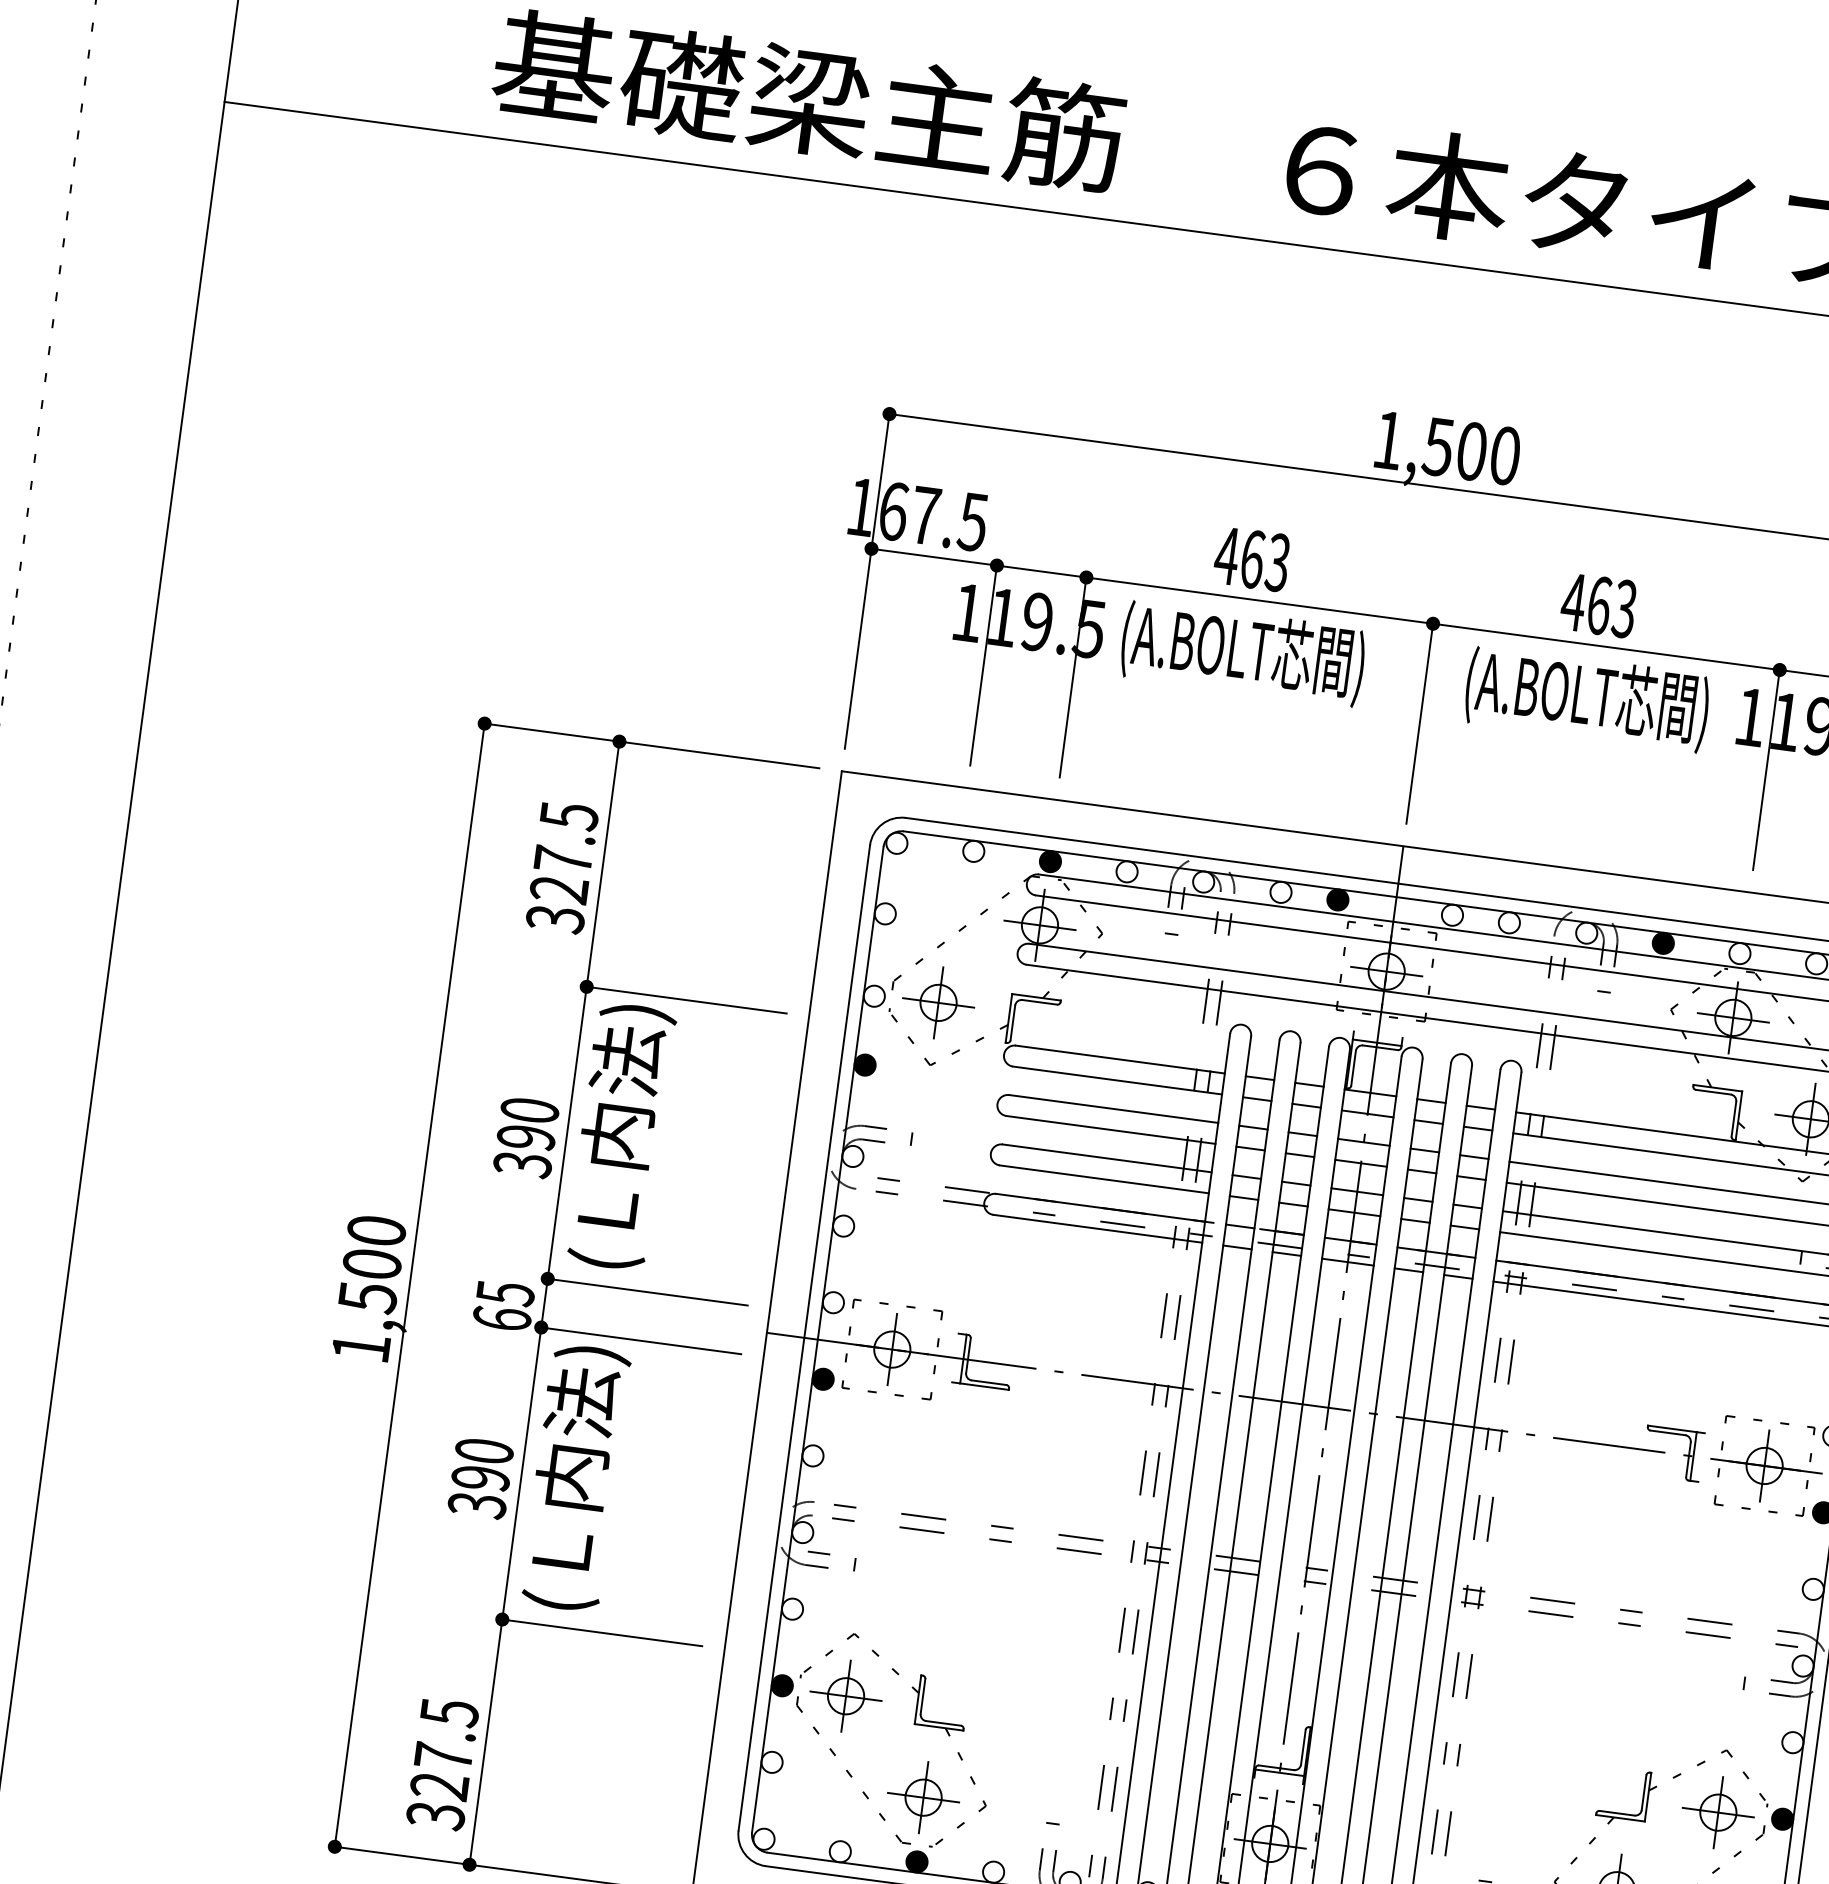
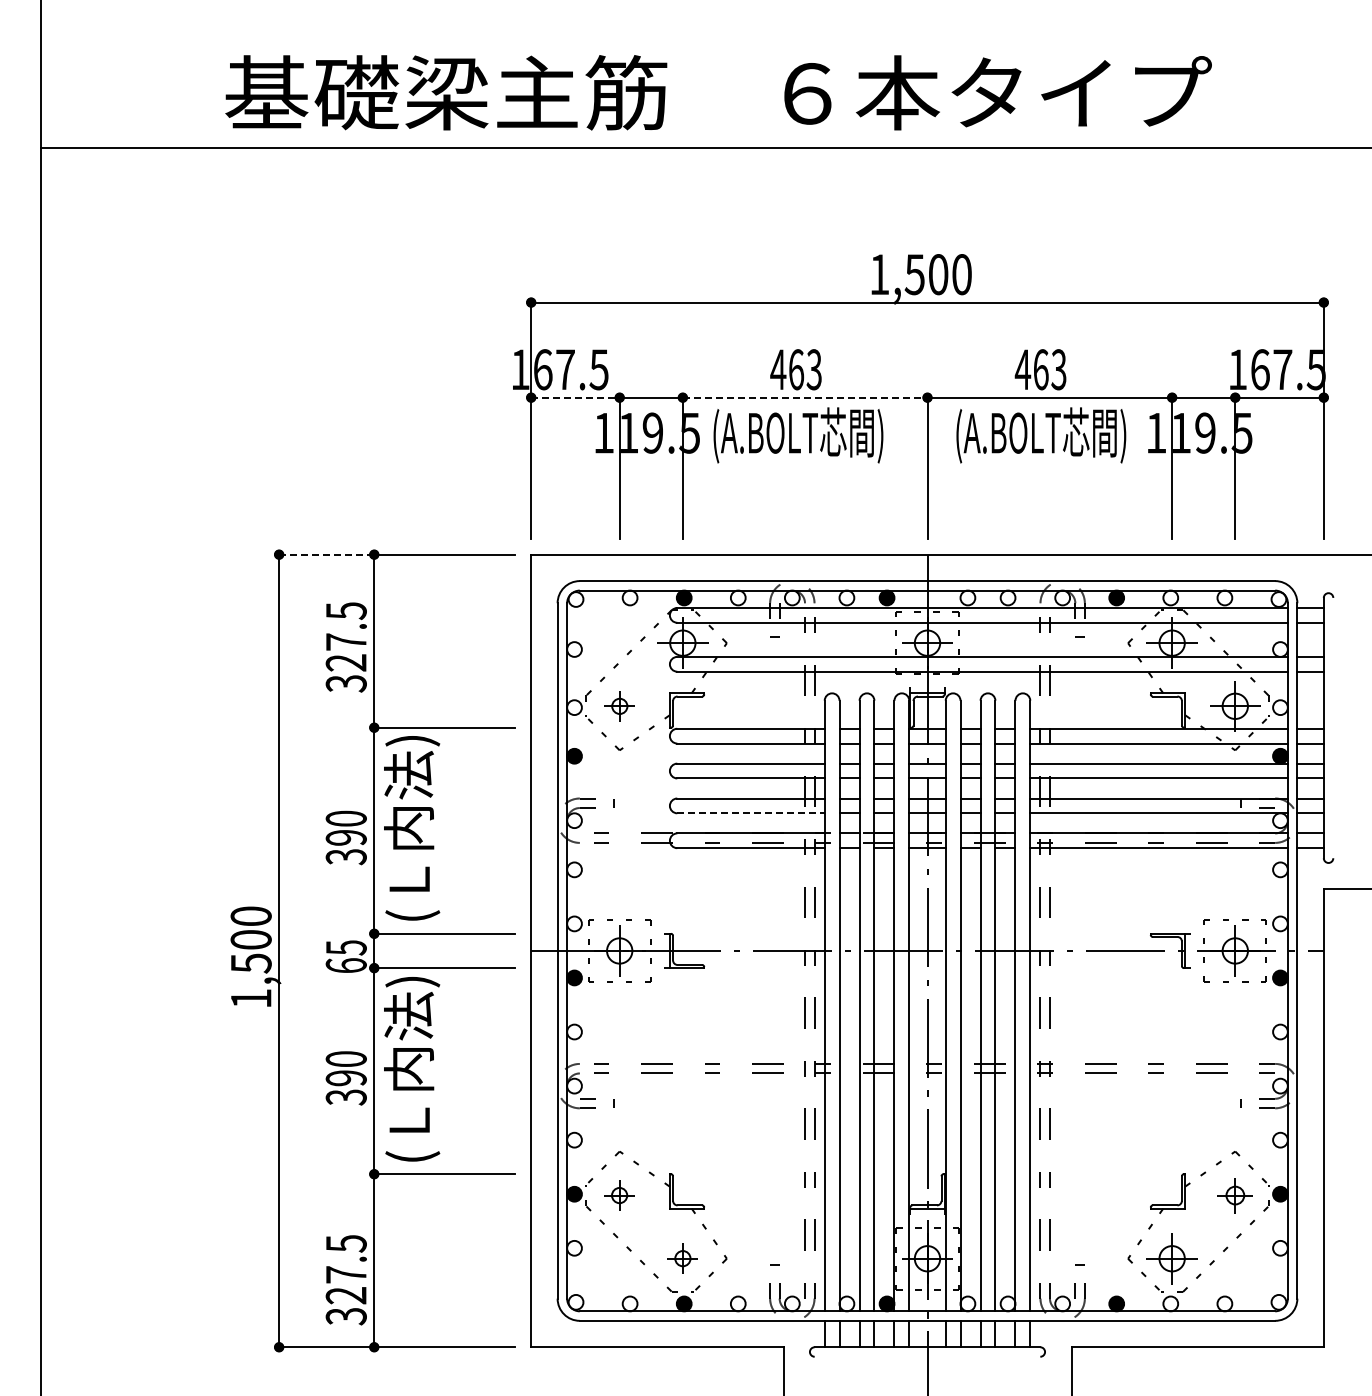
line: (934, 556) -> (575, 397), solid -> dashed
line: (1260, 600) -> (805, 397), solid -> dashed
line: (551, 732) -> (326, 554), solid -> dashed
part: (938, 1003) -> (619, 706), size x0.6
line: (1105, 1179) -> (751, 813), solid -> dashed
part: (845, 1696) -> (619, 1195), size x0.6
part: (923, 1797) -> (682, 1258), size x0.6
part: (1718, 1812) -> (1235, 1195), size x0.7

